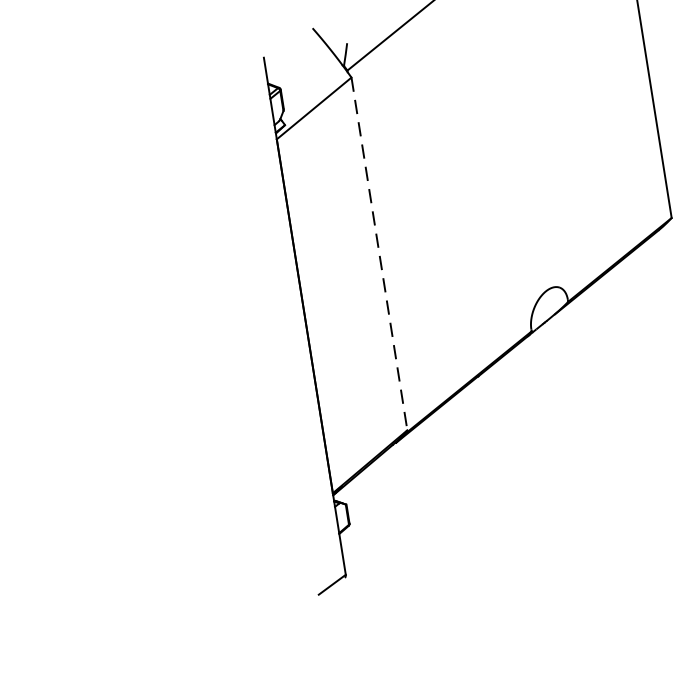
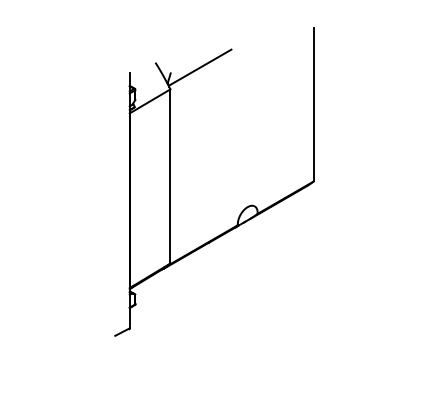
line: (379, 254) -> (170, 176), dashed -> solid

